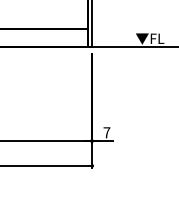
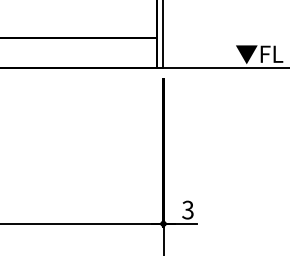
text: (106, 132) -> (187, 209), 7 -> 3

